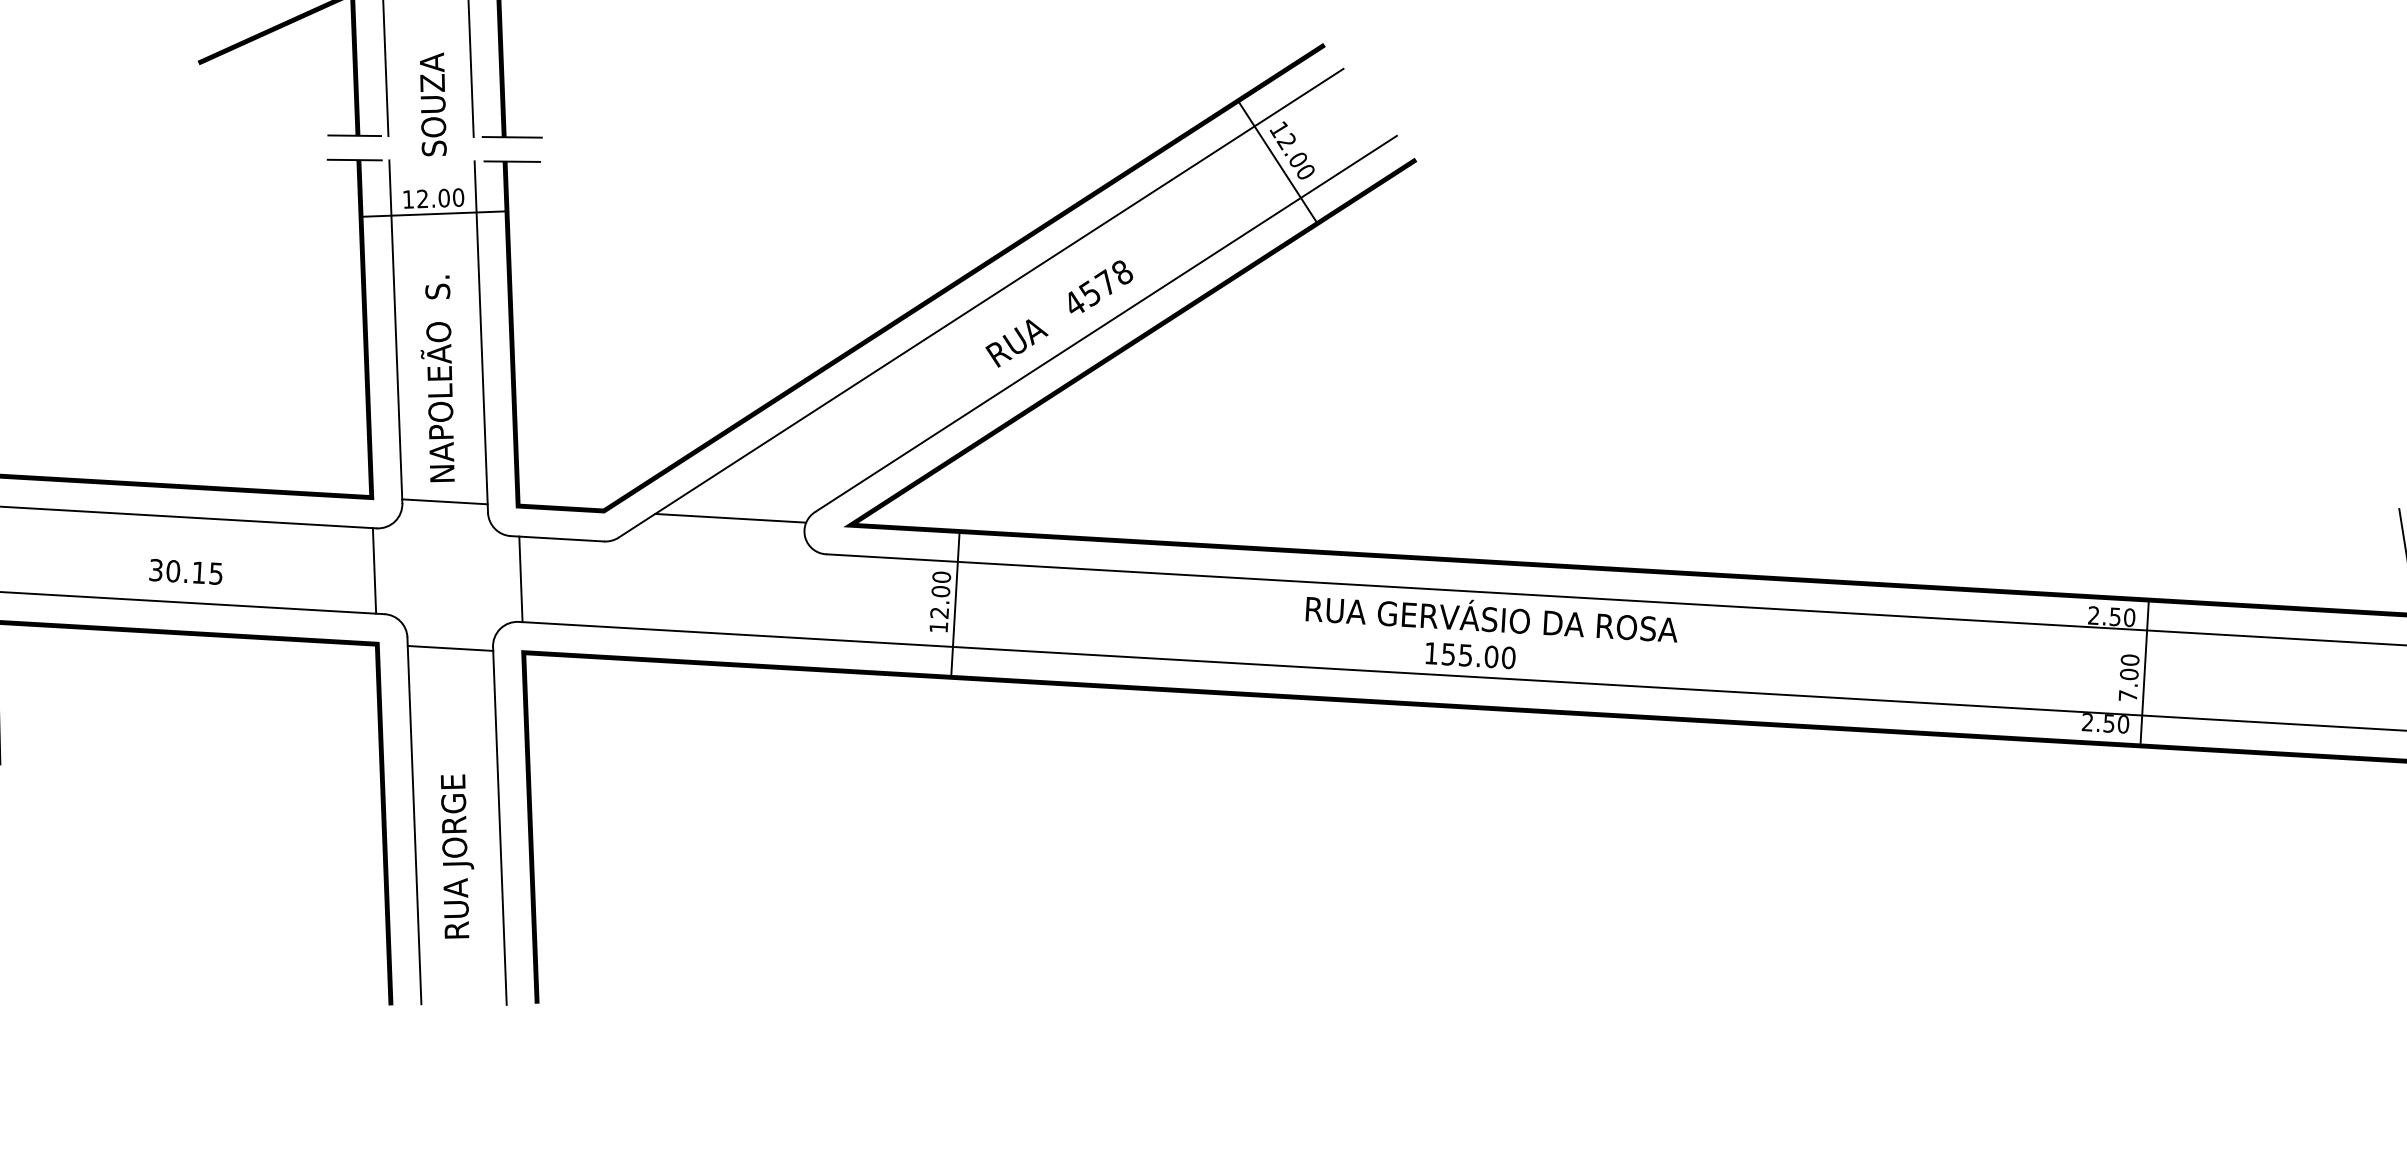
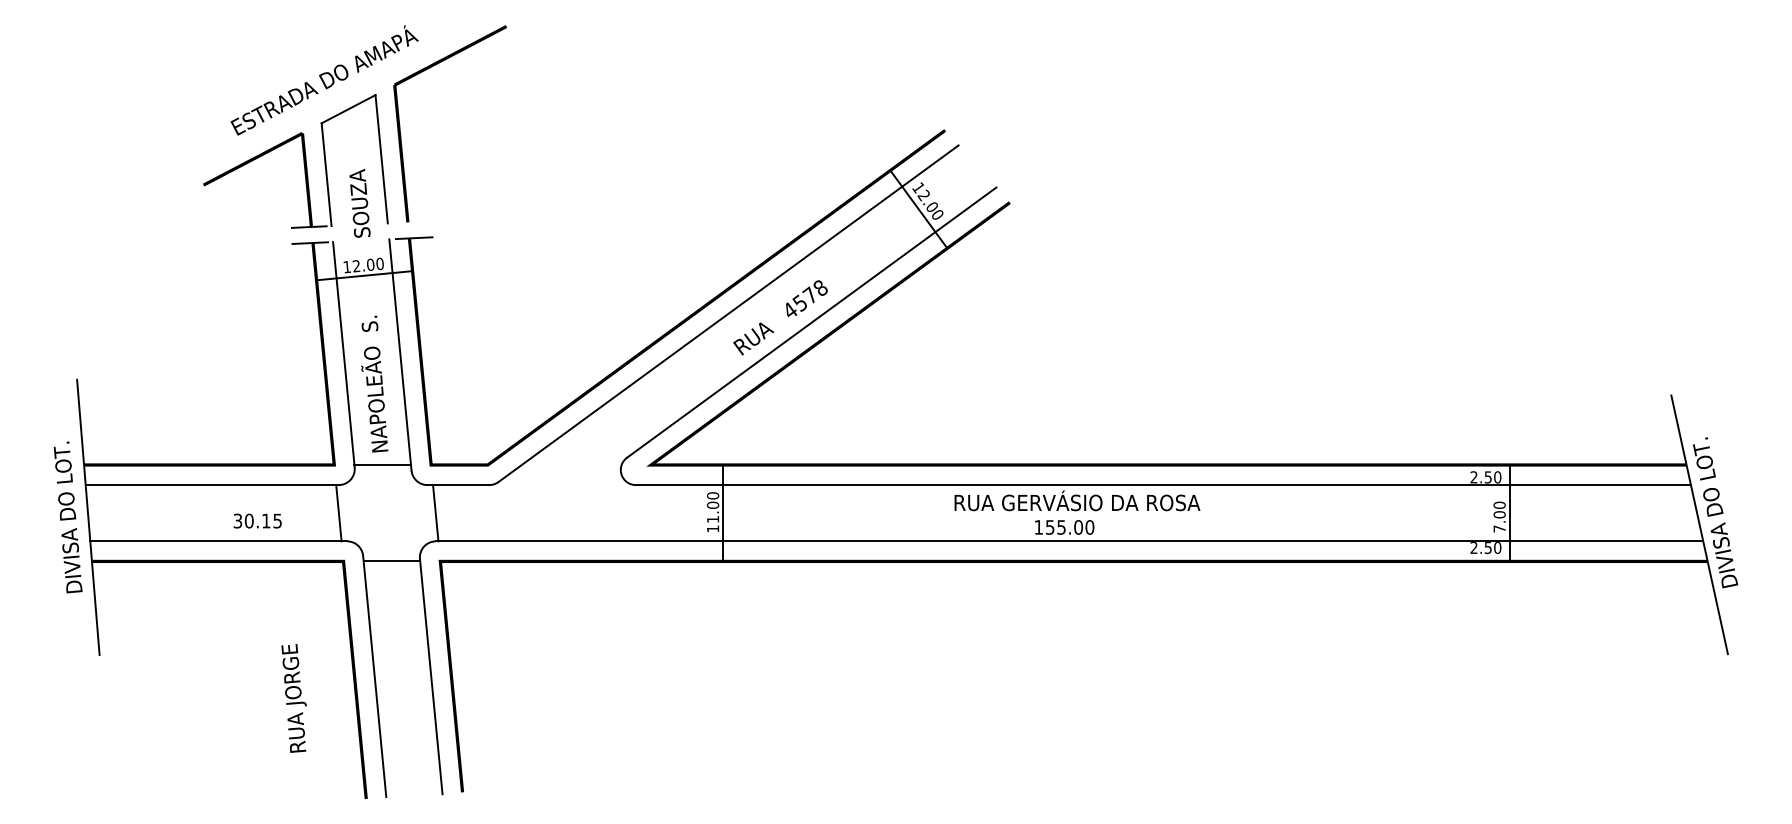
line: (511, 137) -> (412, 222), removed
line: (730, 519) -> (571, 465), removed
text: (185, 571) -> (257, 520), moved
text: (938, 612) -> (712, 519), 12.00 -> 11.00
text: (454, 856) -> (293, 698), moved

